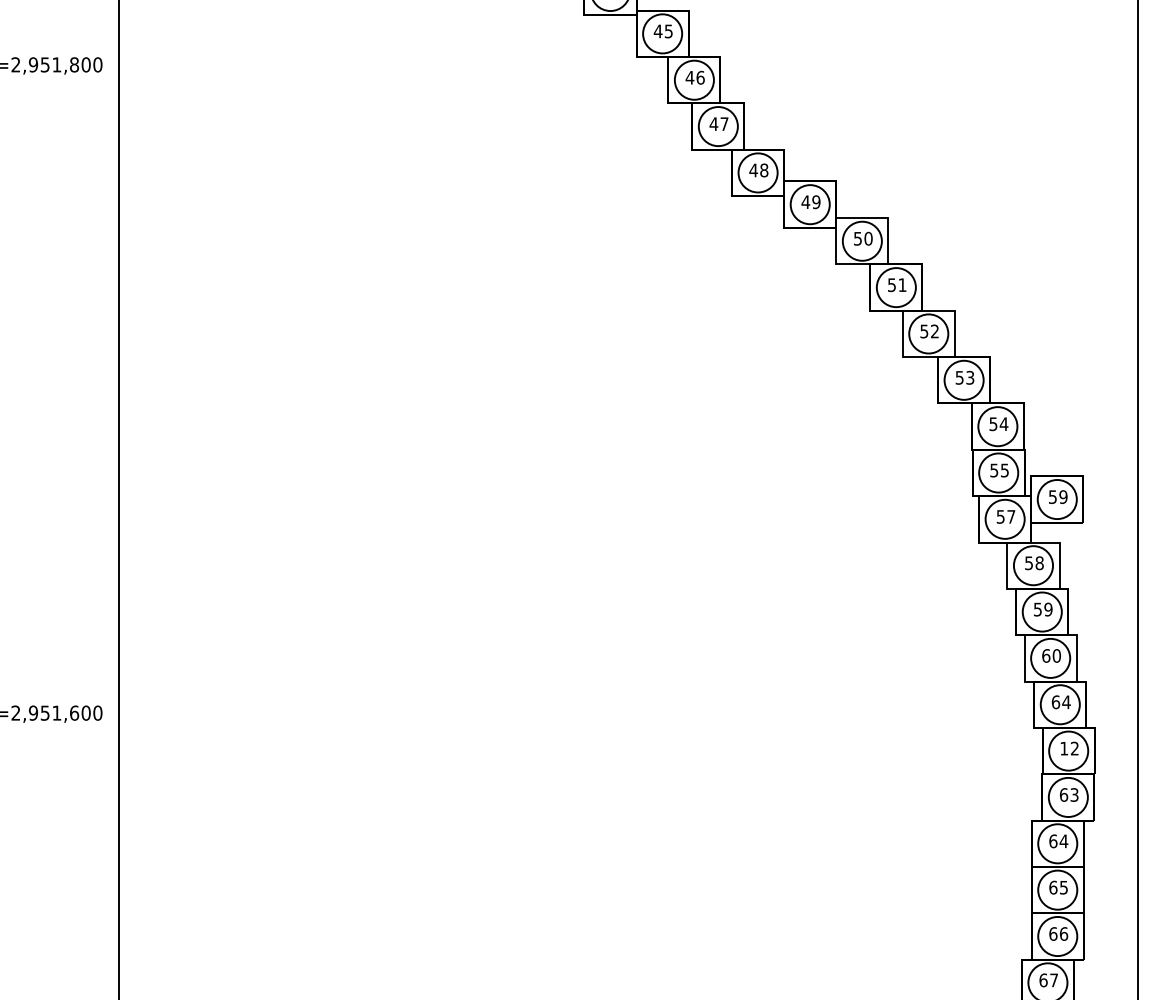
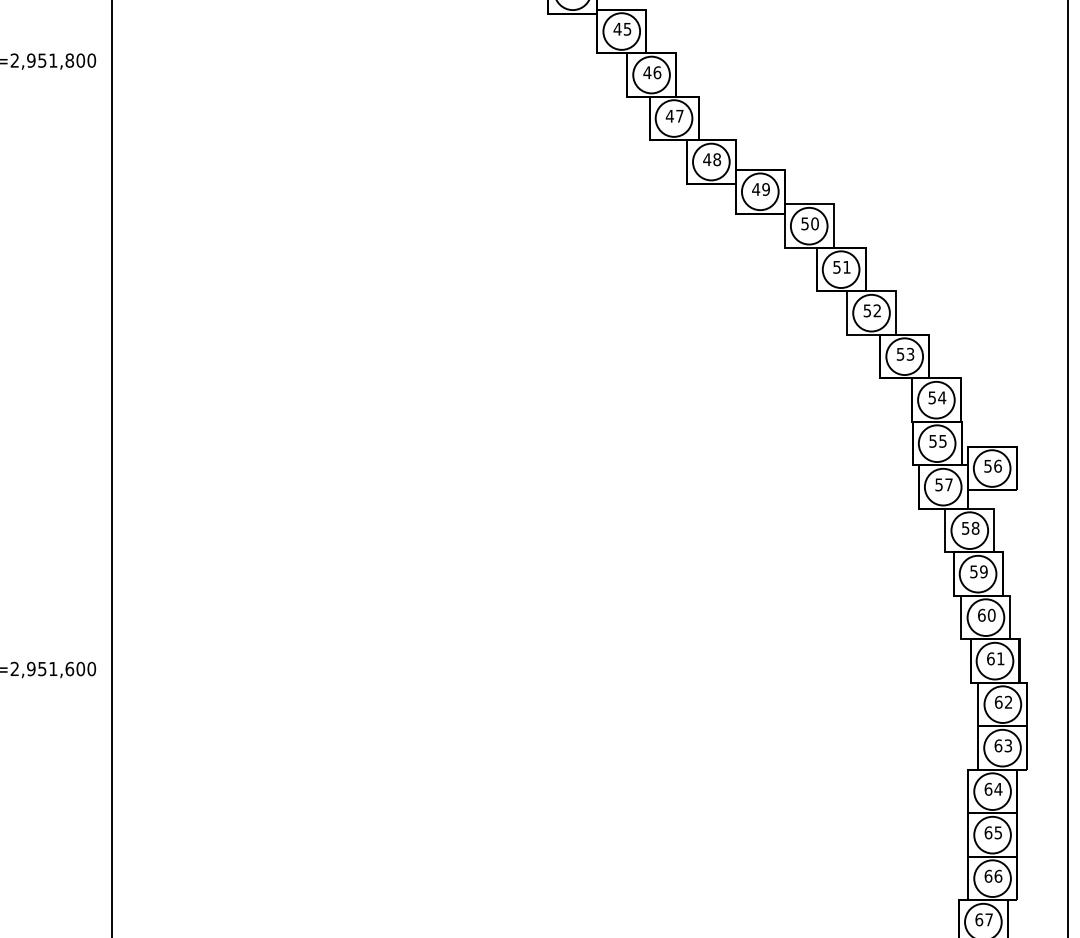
text: (1063, 497) -> (997, 466), 59 -> 56
text: (1066, 701) -> (1000, 658), 64 -> 61
text: (1064, 748) -> (998, 702), 12 -> 62

